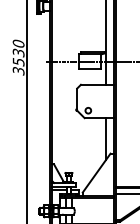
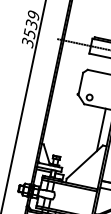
text: (18, 43) -> (33, 14), 3530 -> 3539

